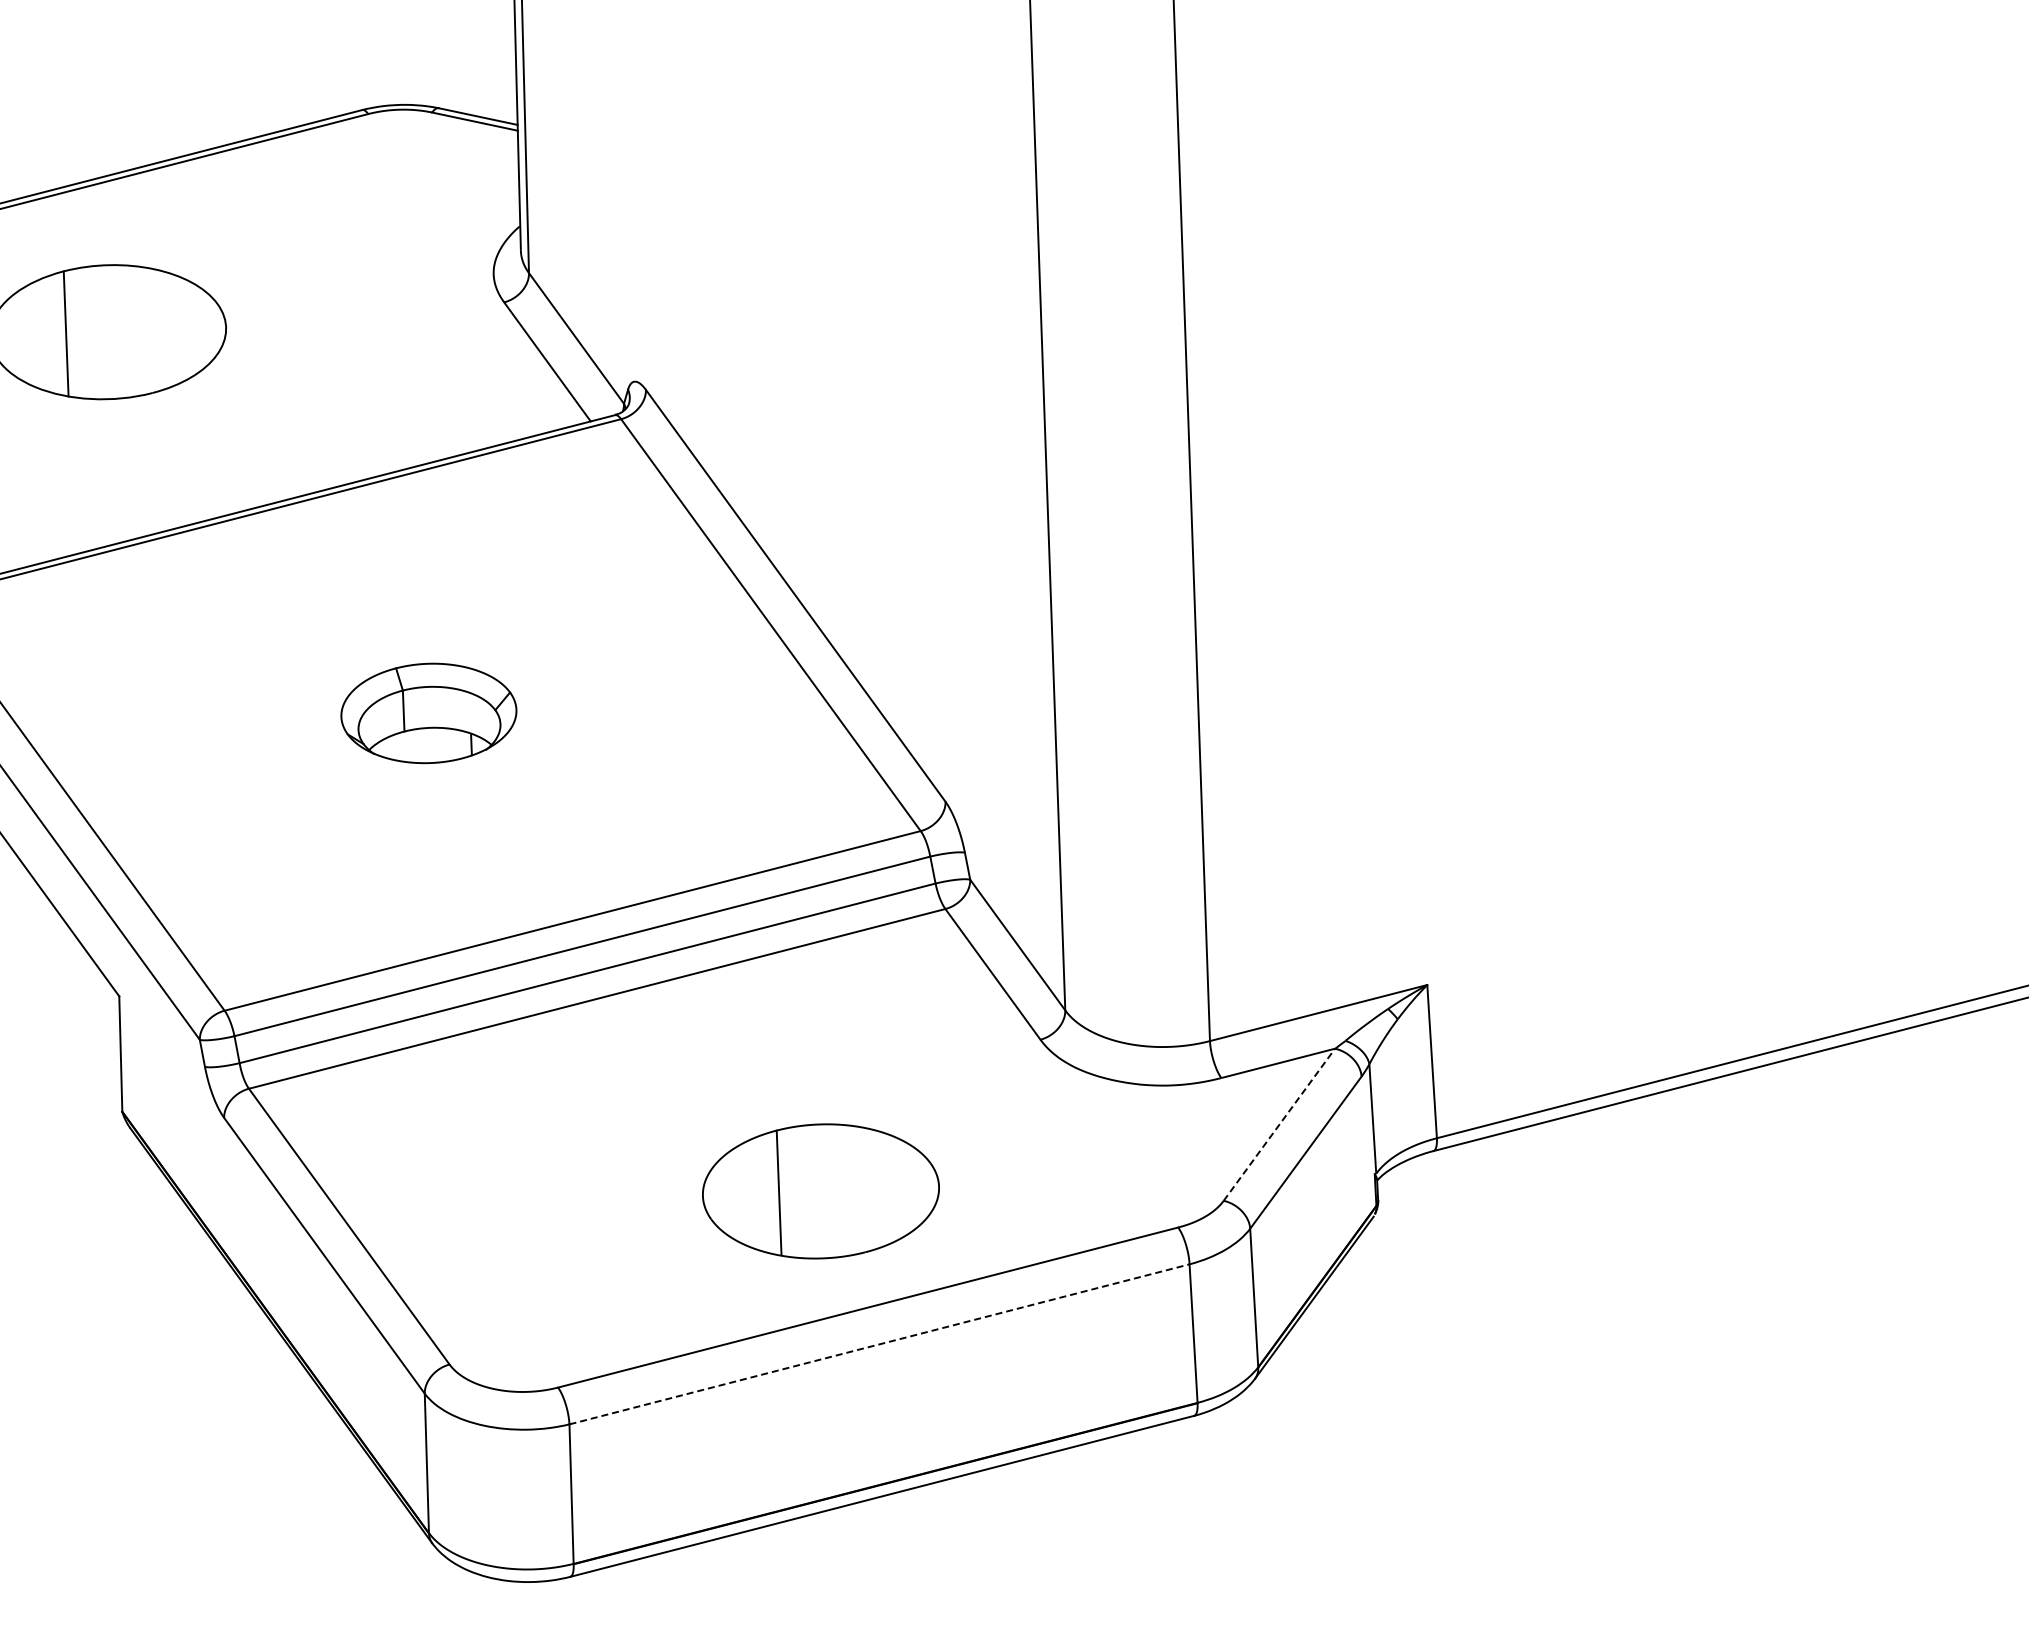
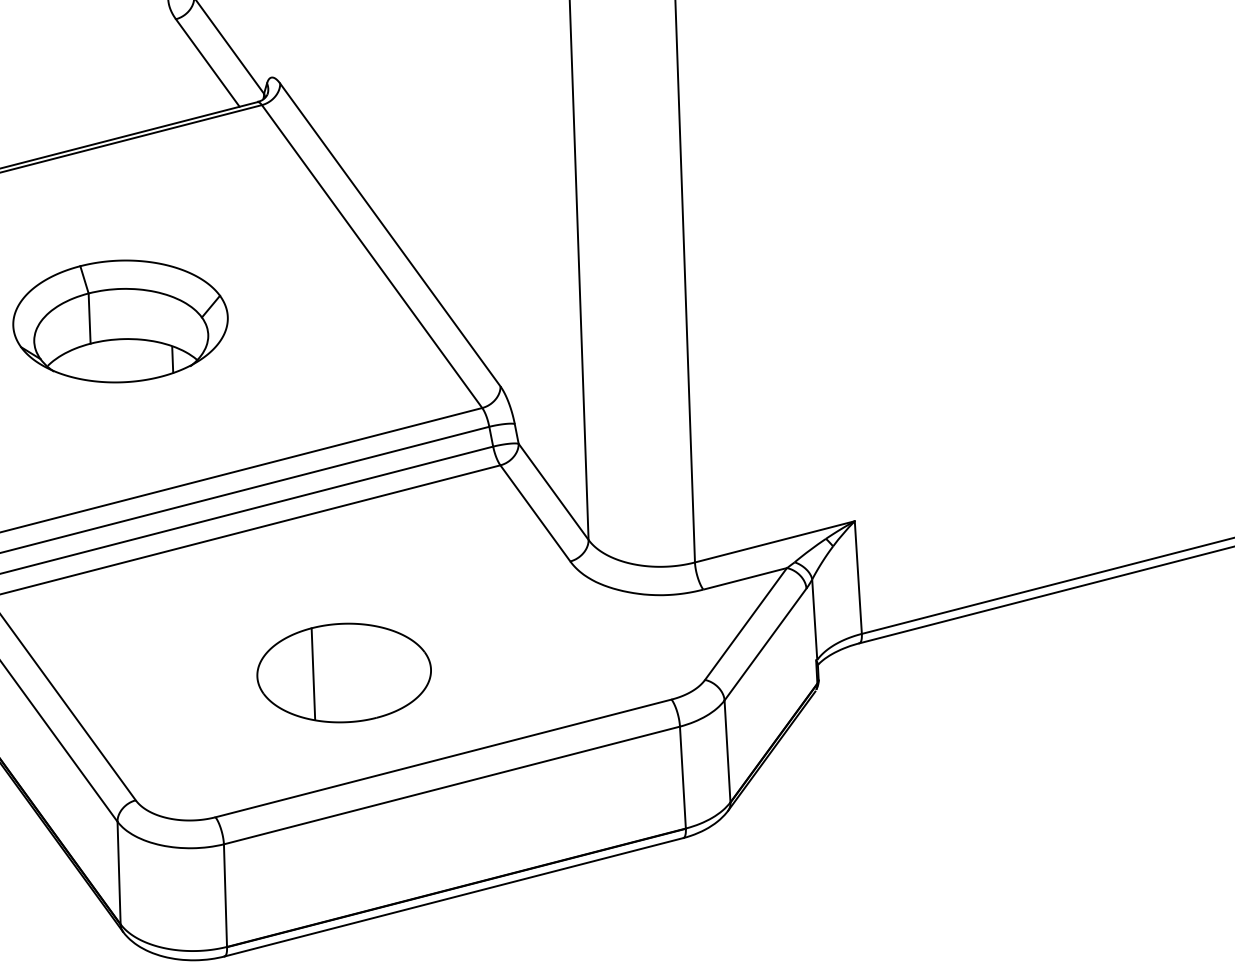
part: (428, 713) -> (120, 321), size x1.67
line: (1279, 1124) -> (746, 623), dashed -> solid
part: (820, 1191) -> (343, 673), moved
line: (880, 1344) -> (452, 785), dashed -> solid

